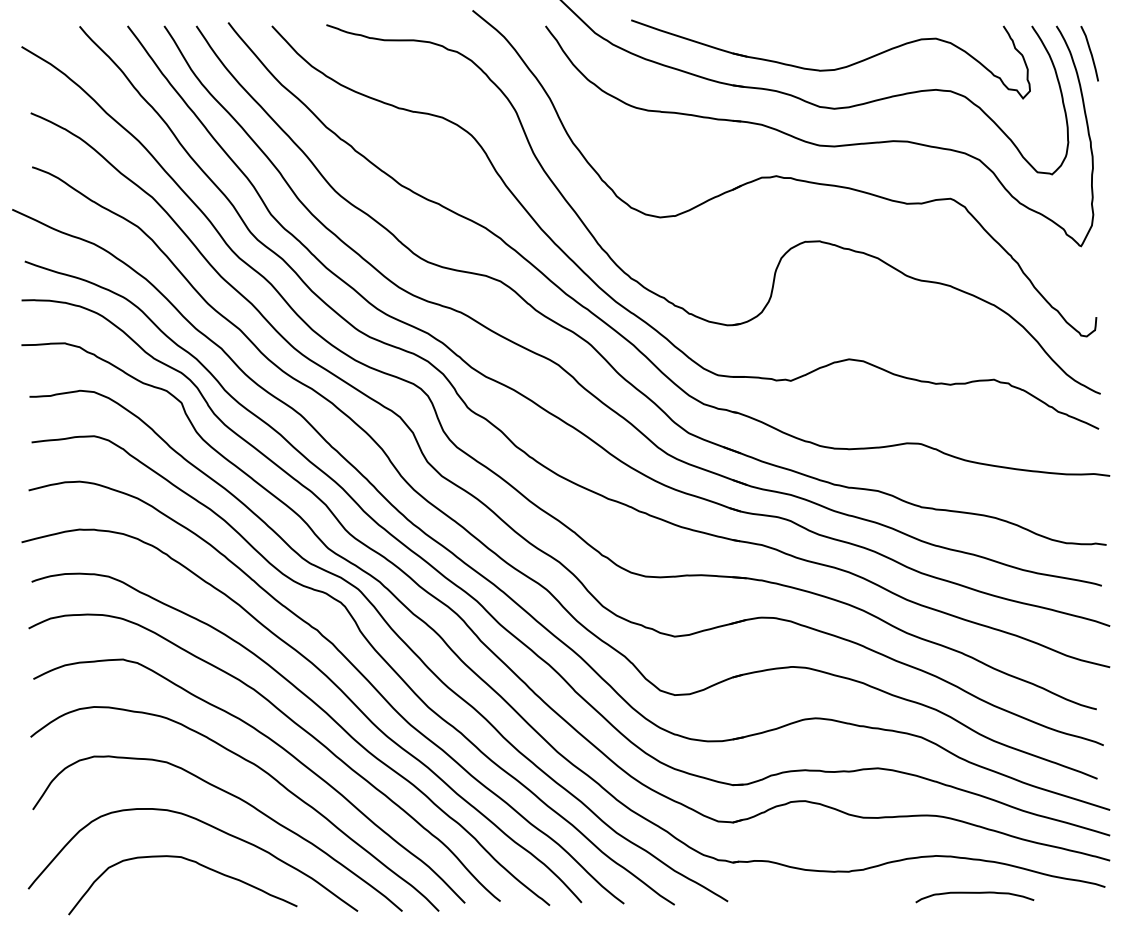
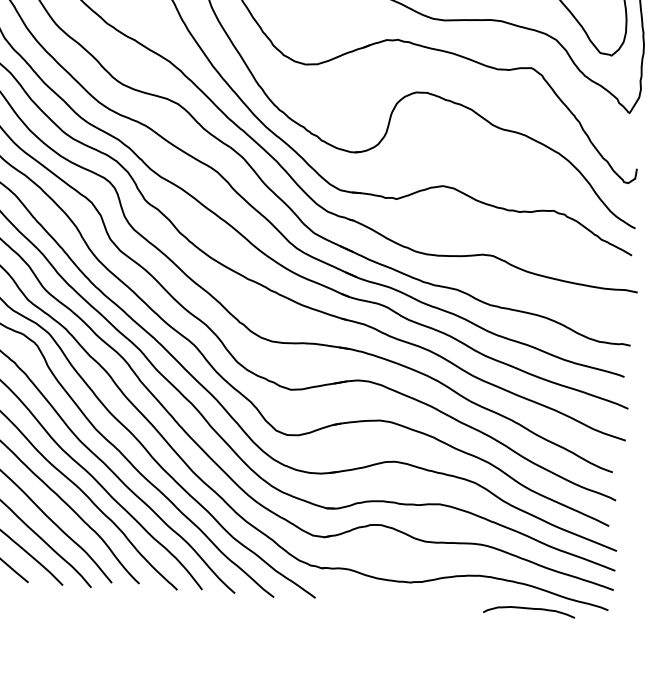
curve: (974, 893) -> (529, 609), moved

